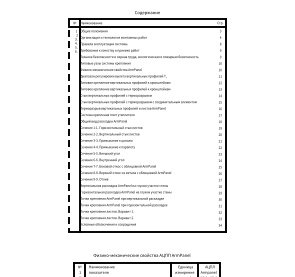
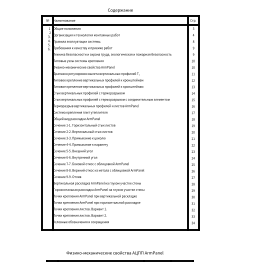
line: (69, 125) -> (42, 123), dashed -> solid
line: (214, 125) -> (187, 123), added

